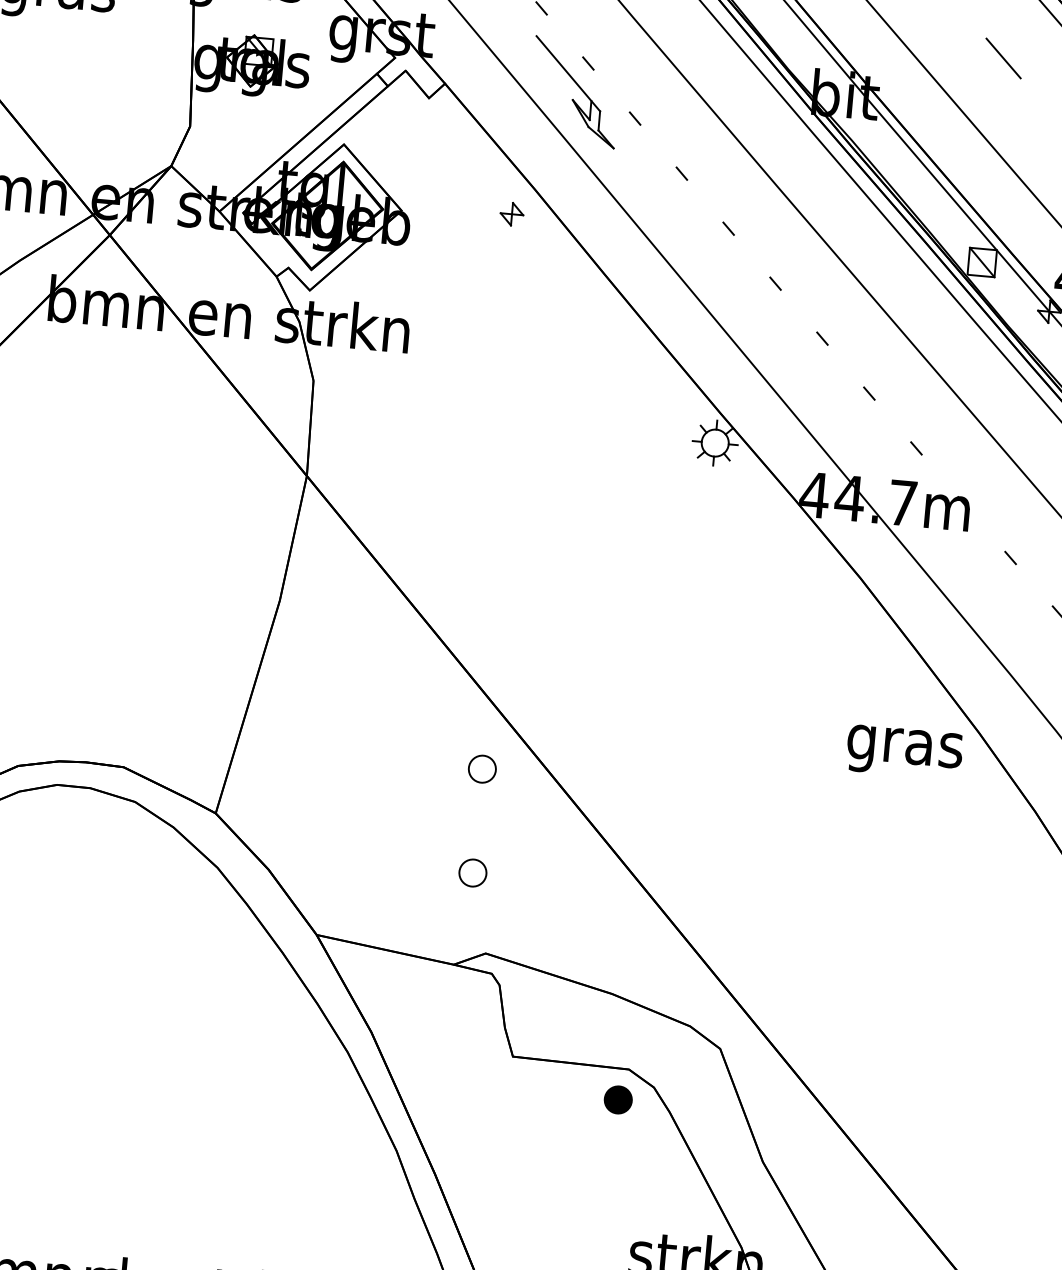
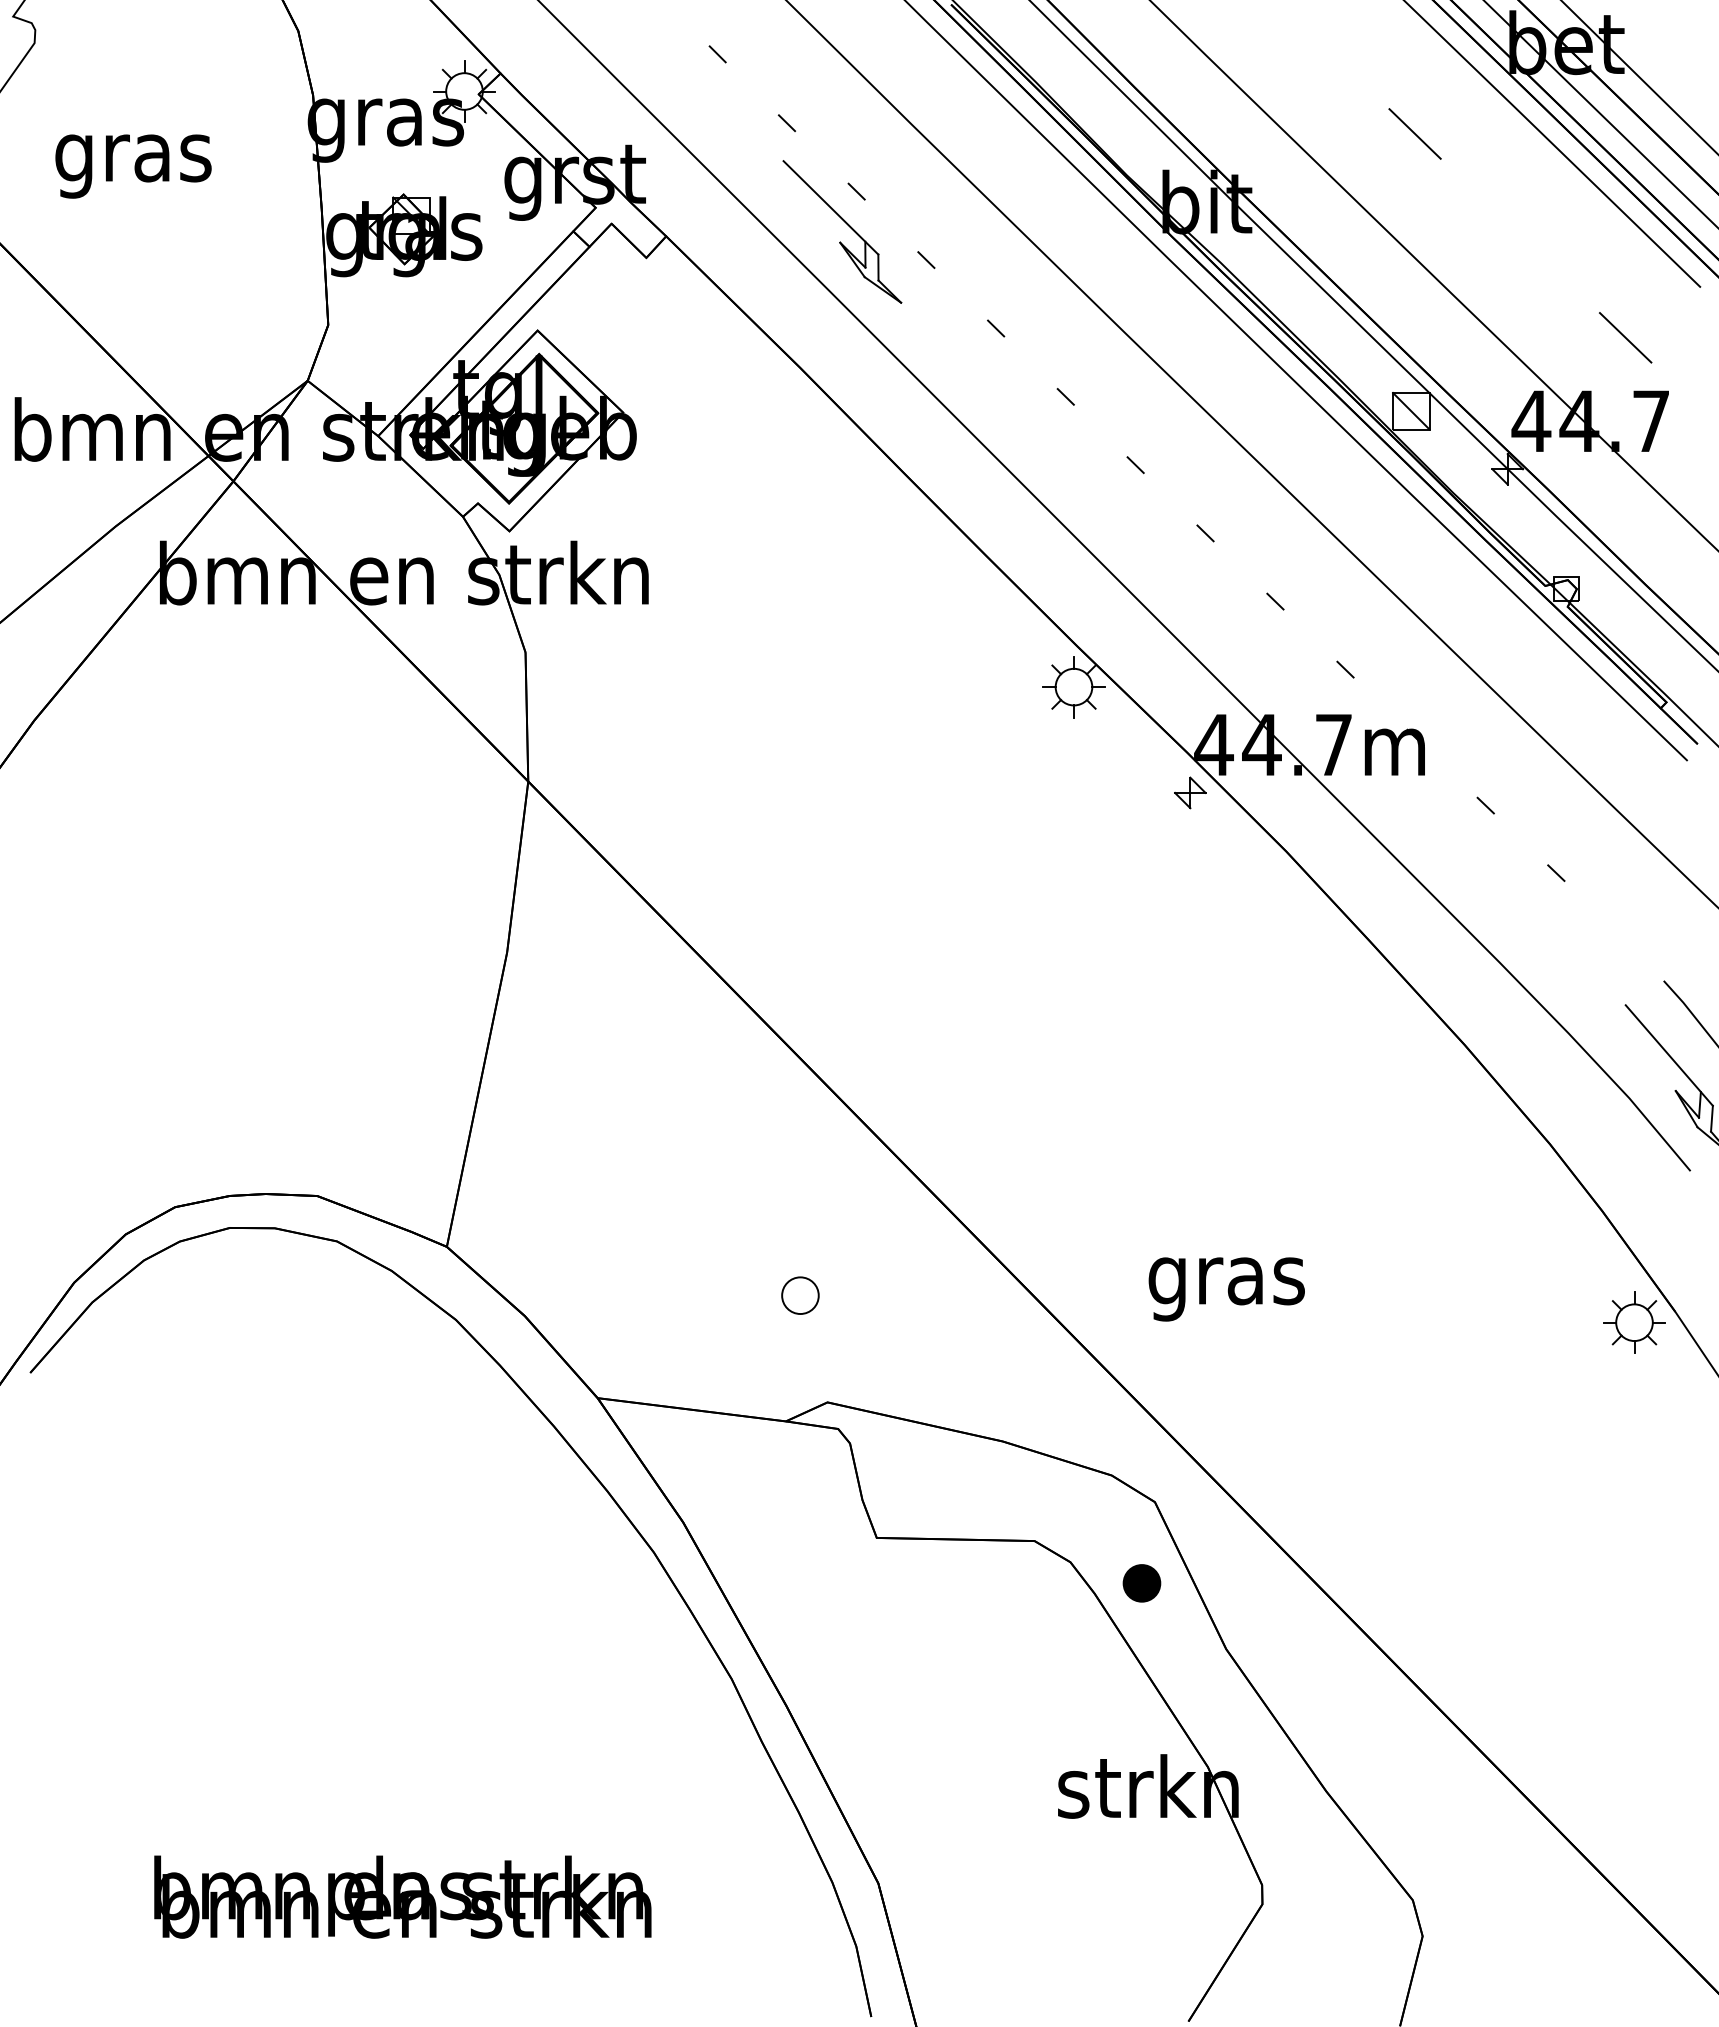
part: (512, 213) -> (1190, 792), moved
text: (904, 752) -> (1226, 1289), moved
part: (482, 769) -> (800, 1154), removed
part: (617, 1100) -> (1141, 1583), moved

